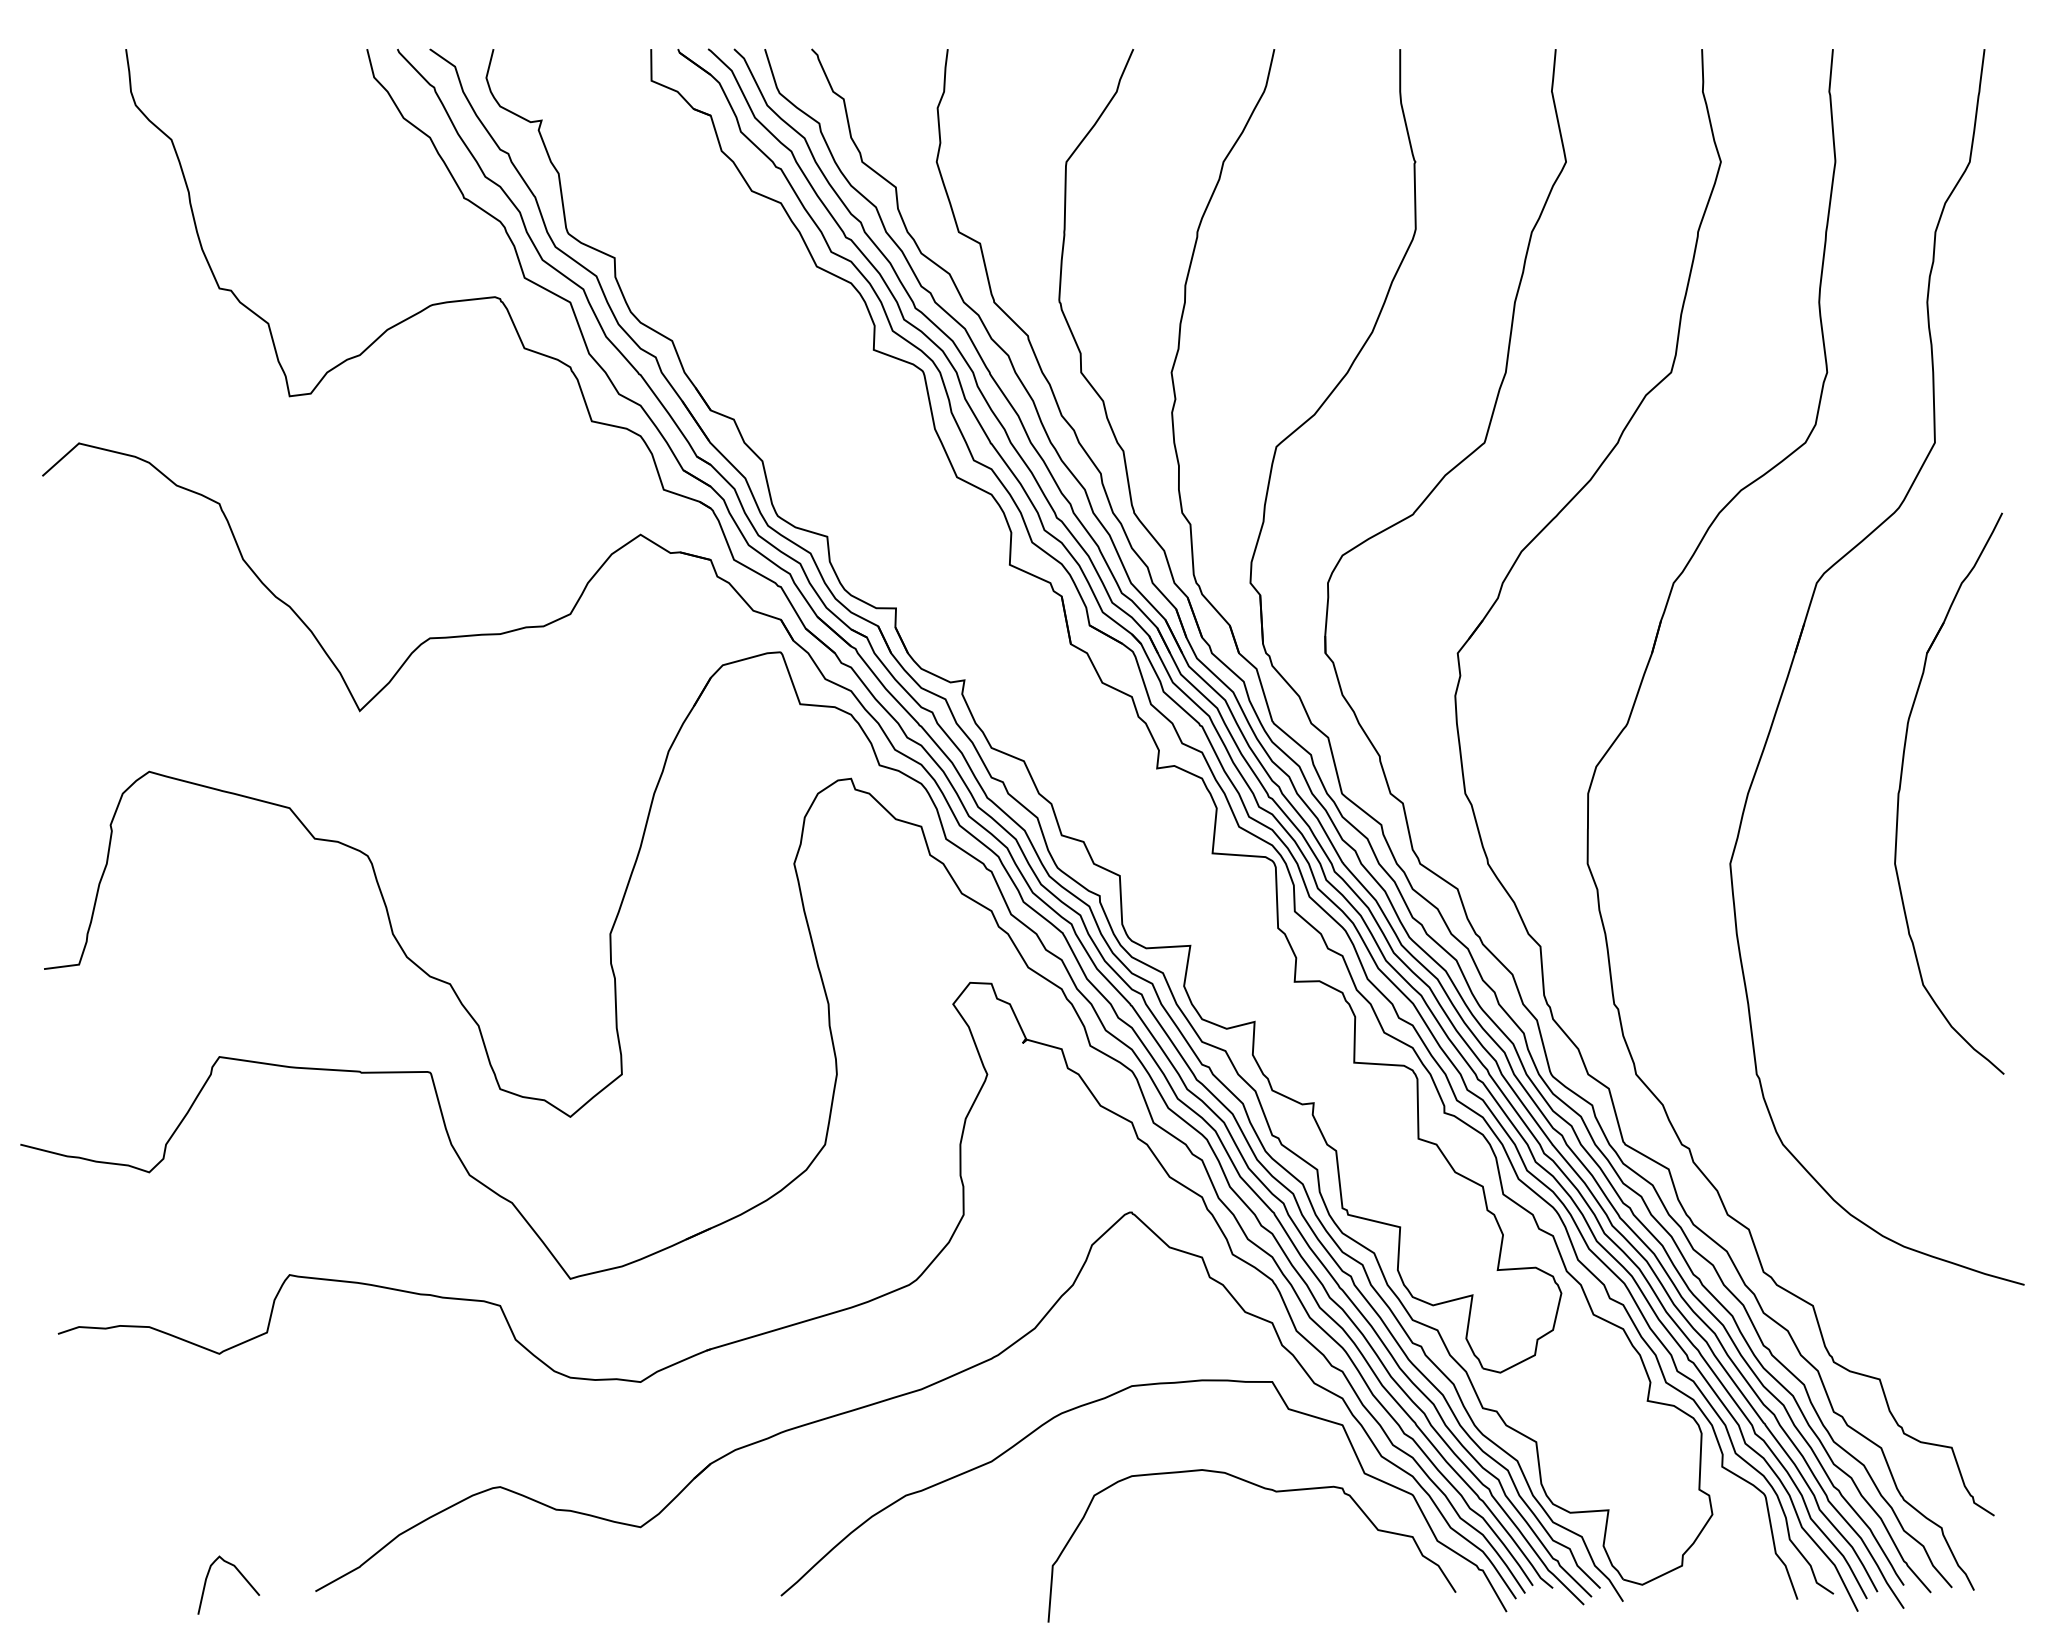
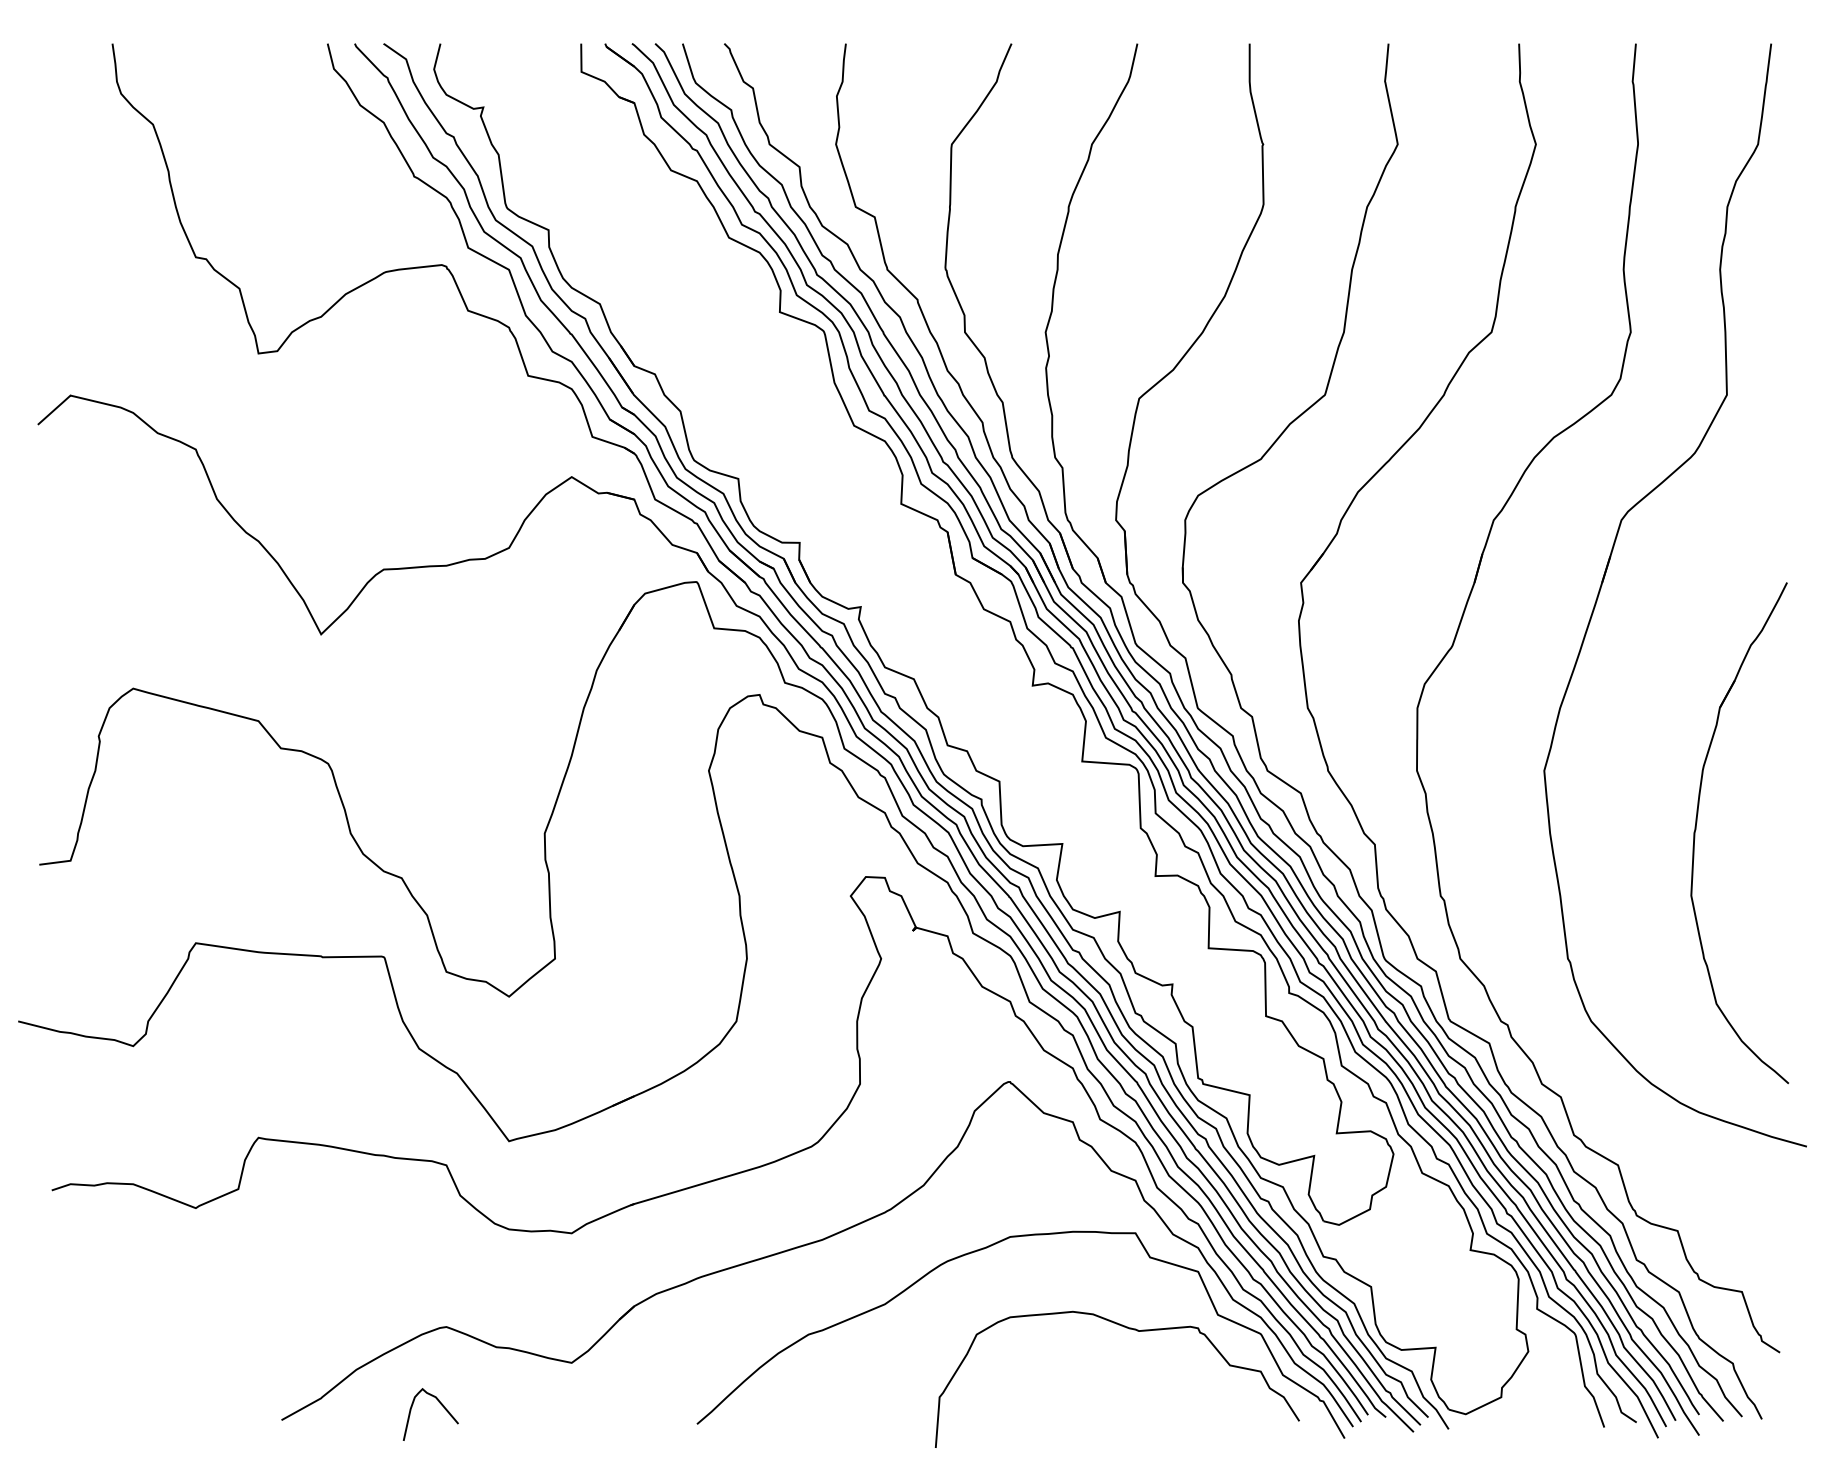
part: (1901, 784) -> (1697, 824), moved
curve: (239, 1573) -> (440, 1404), moved

